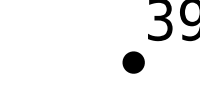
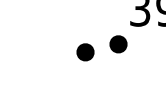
part: (93, 72) -> (85, 52), added

